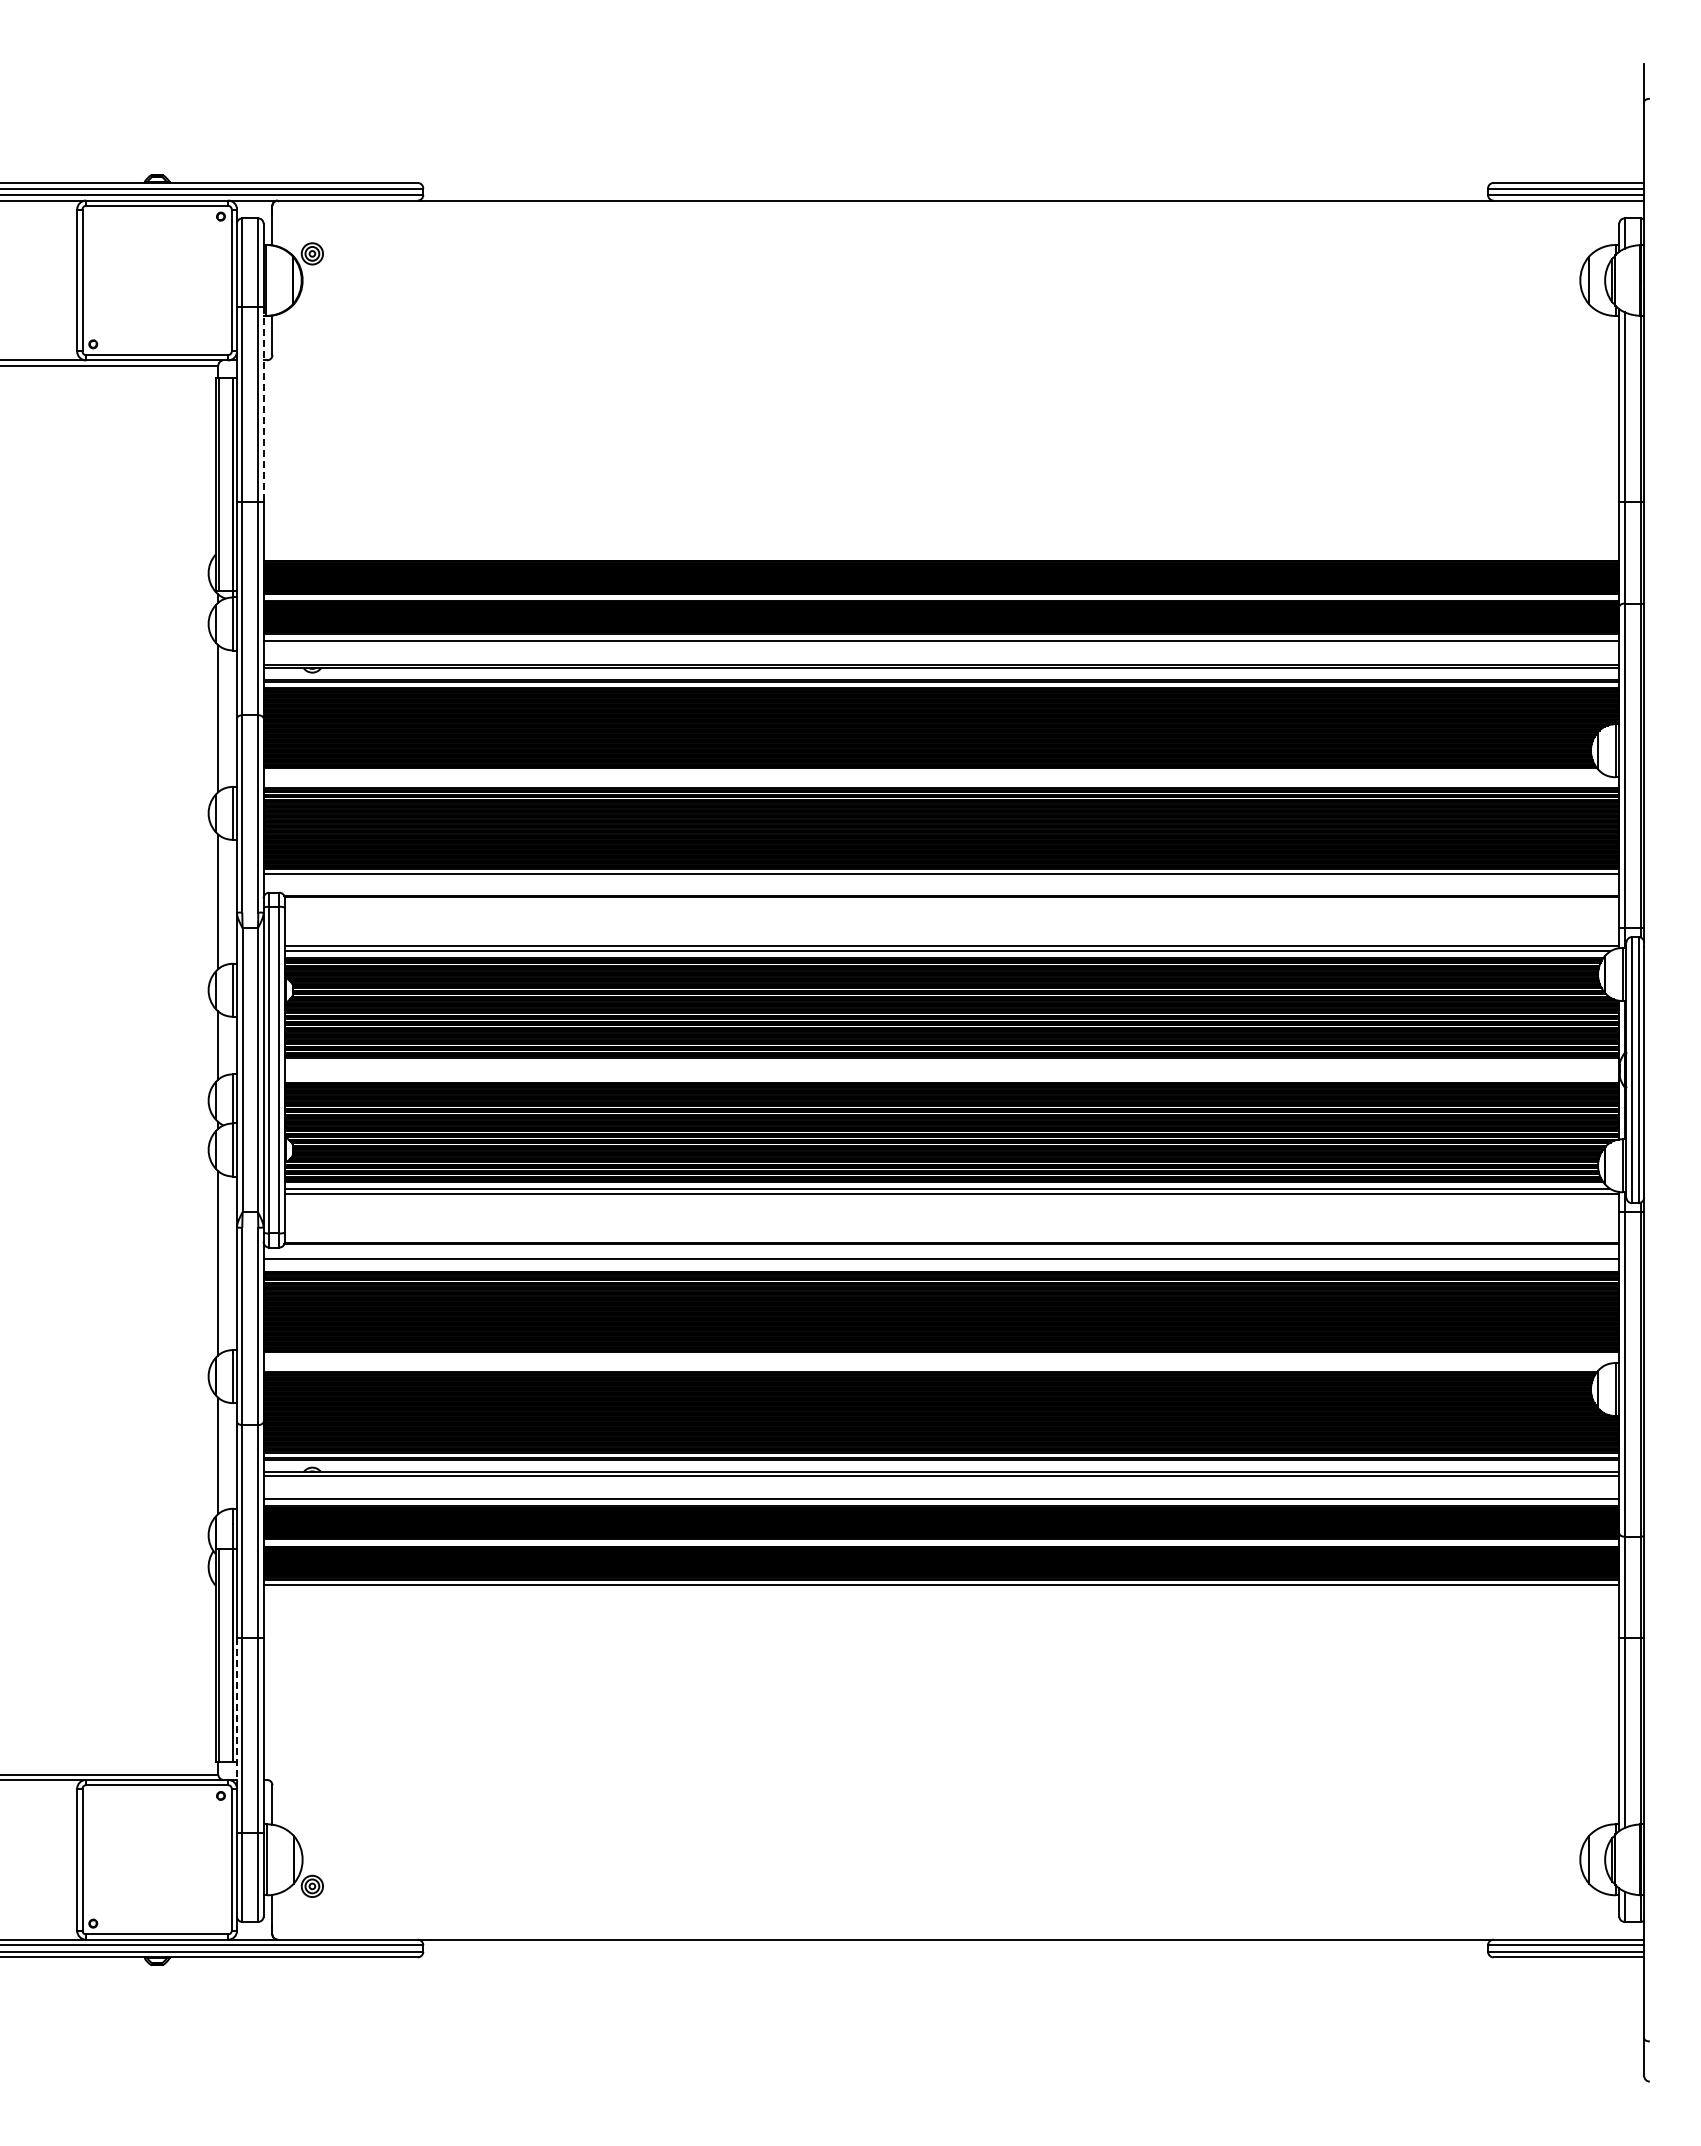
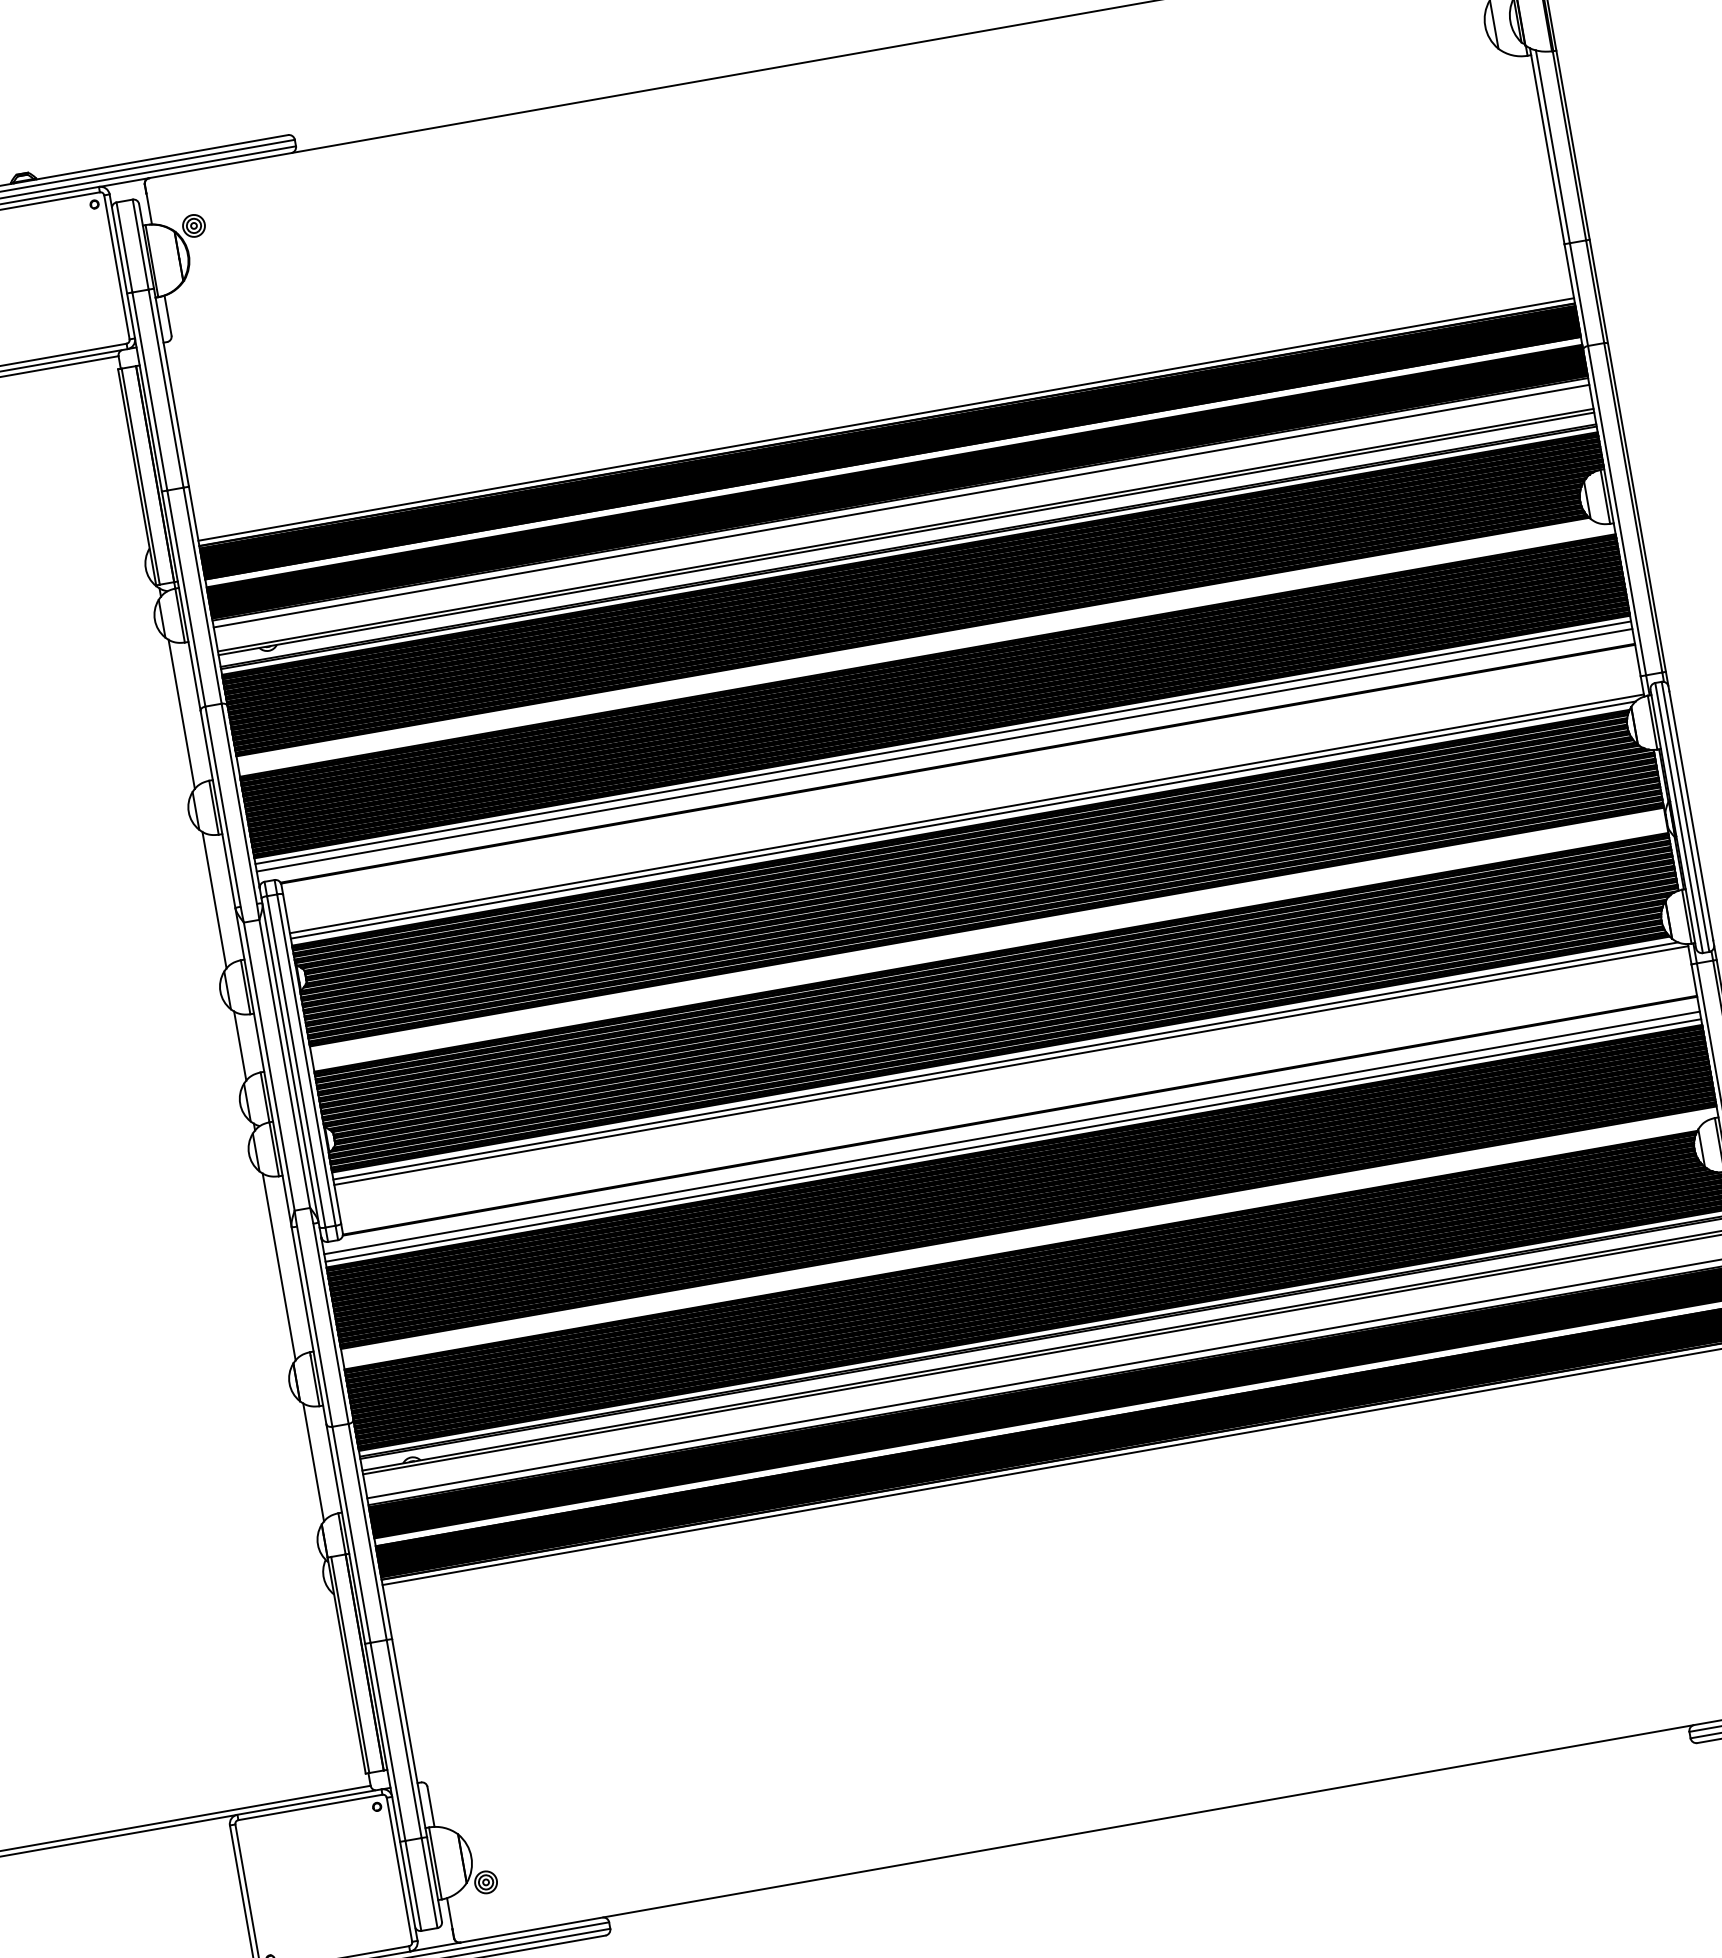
line: (263, 404) -> (171, 387), dashed -> solid
line: (941, 555) -> (886, 419), added
line: (941, 881) -> (944, 750), added
line: (941, 1266) -> (1013, 1140), added
line: (237, 1712) -> (378, 1719), dashed -> solid

